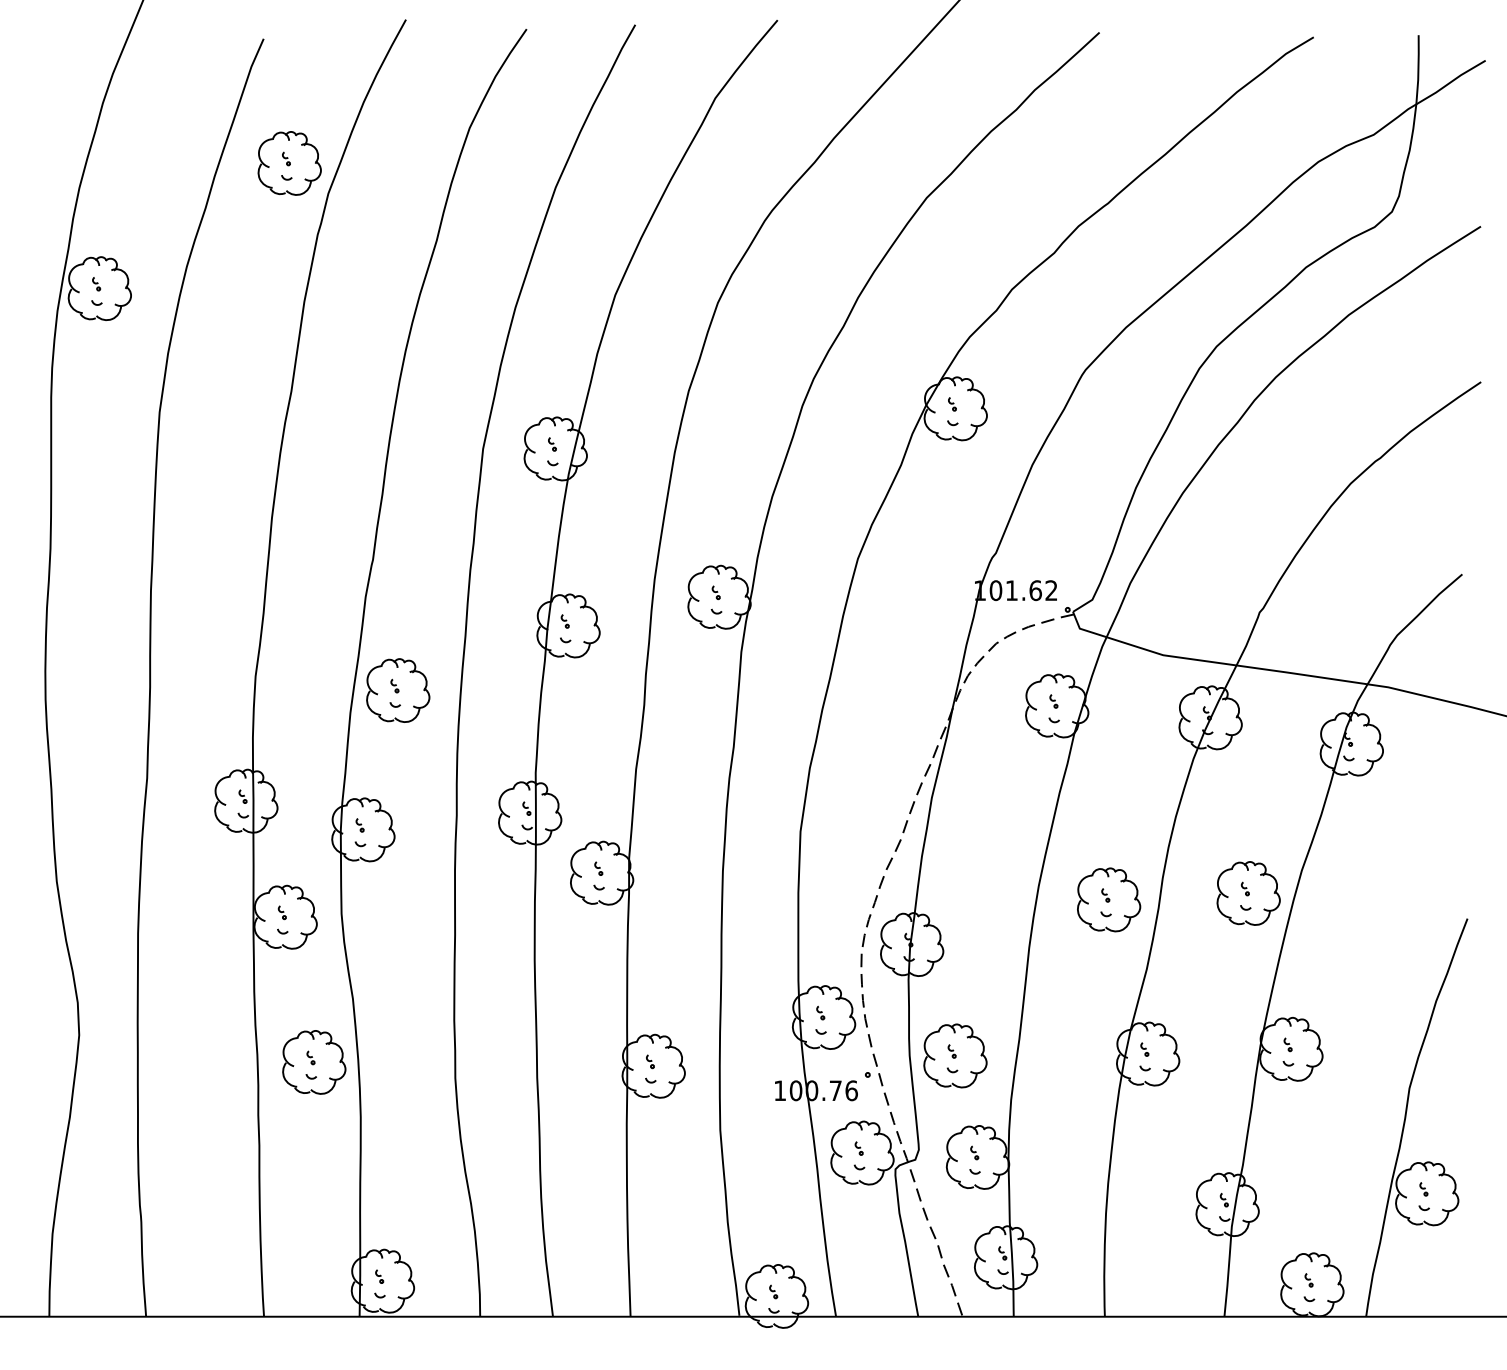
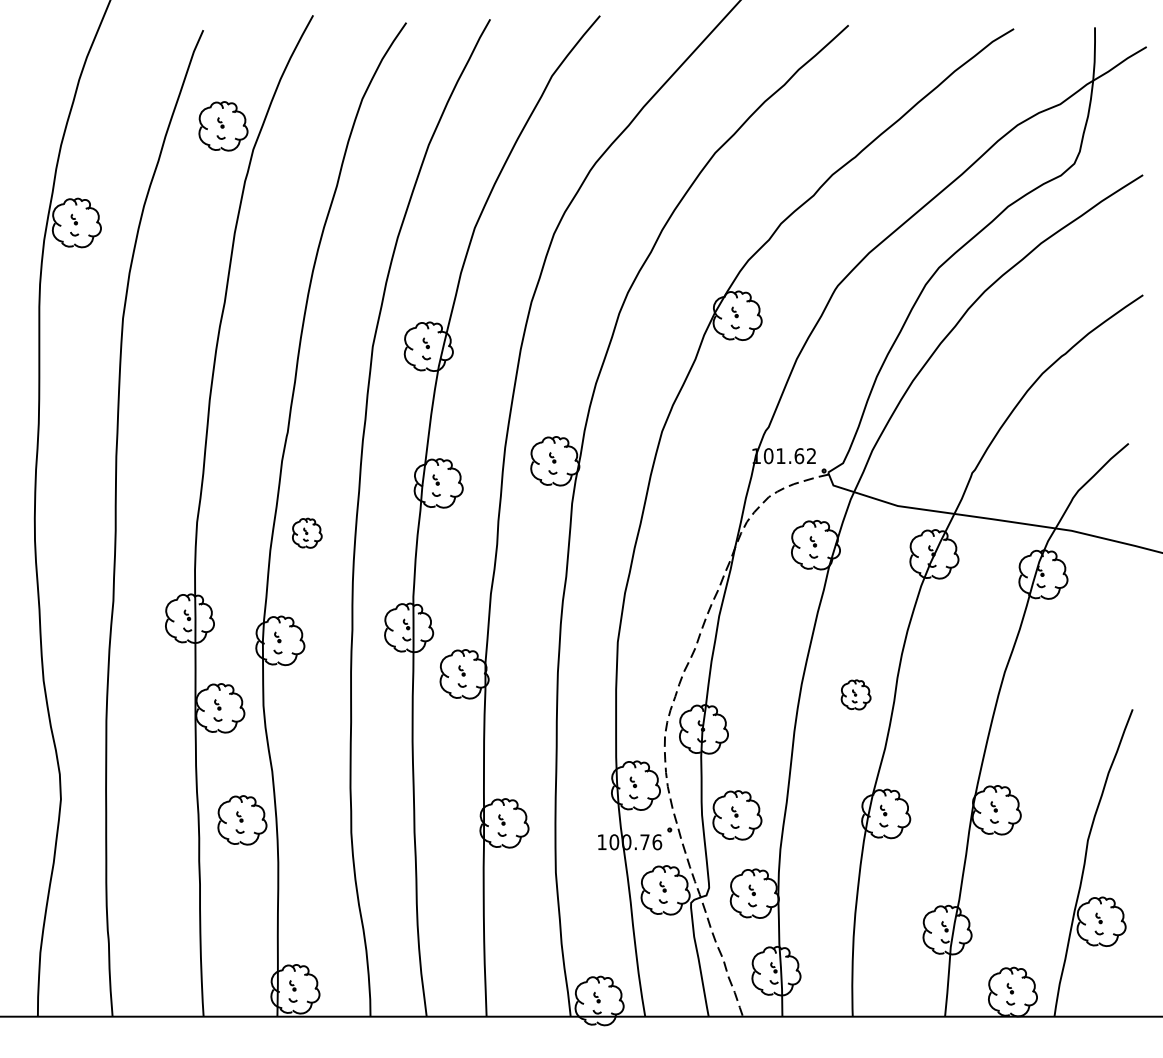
part: (398, 690) -> (307, 533), size x0.6
part: (1248, 893) -> (963, 689), removed
part: (1109, 899) -> (856, 694), size x0.6

